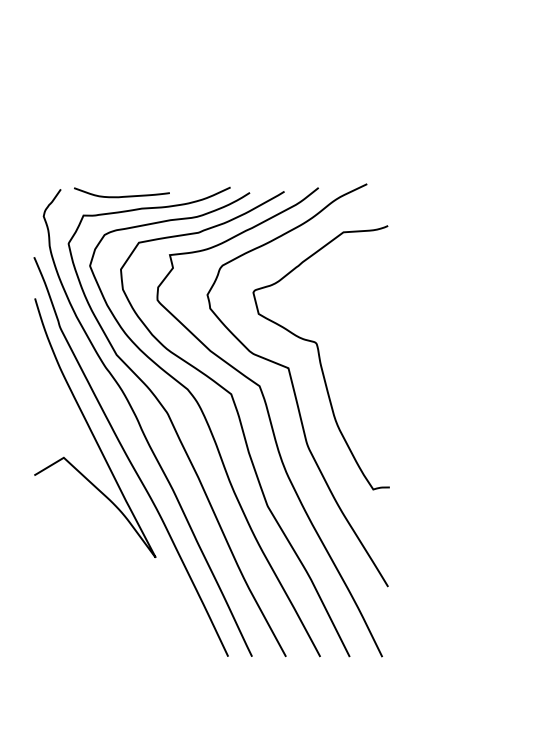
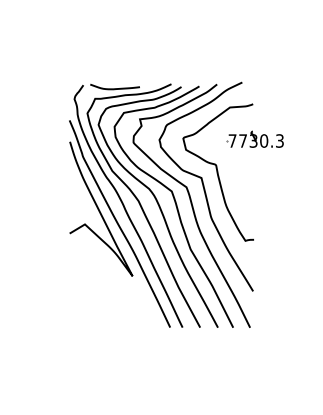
part: (390, 292) -> (254, 138), added

